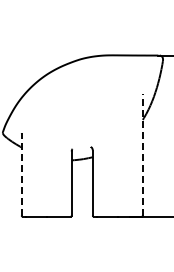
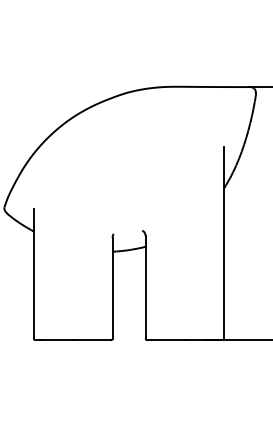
line: (142, 154) -> (223, 242), dashed -> solid
line: (21, 173) -> (33, 272), dashed -> solid

